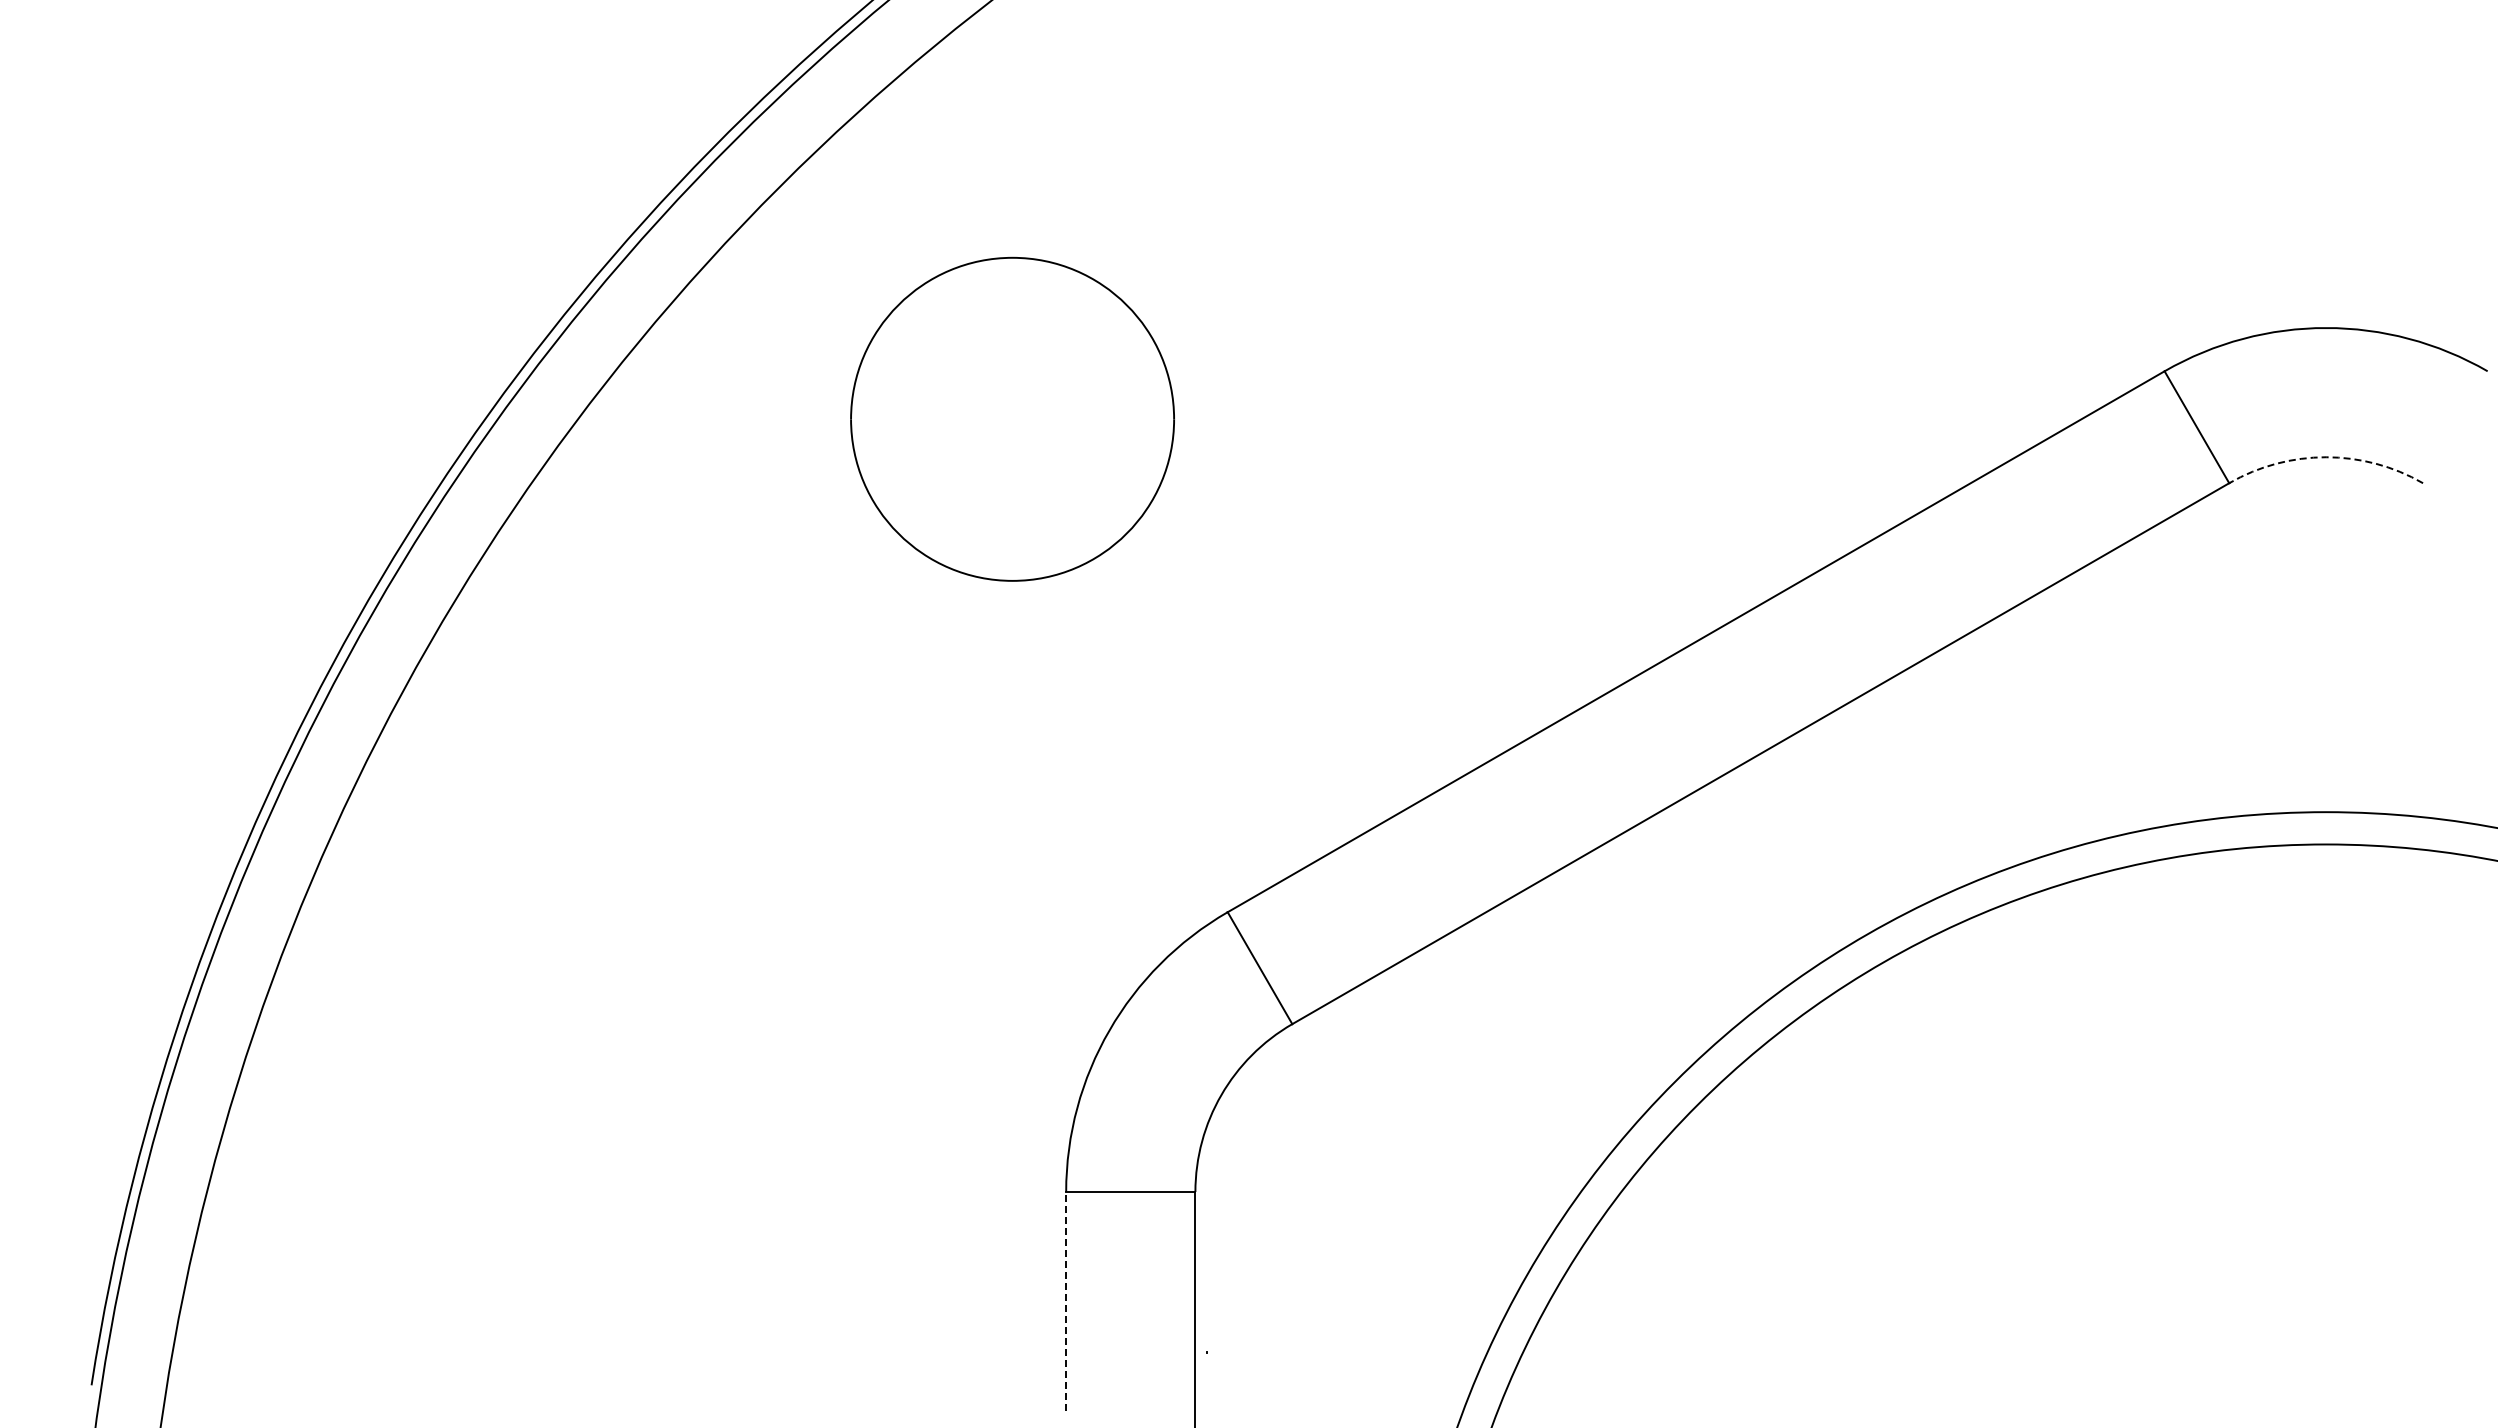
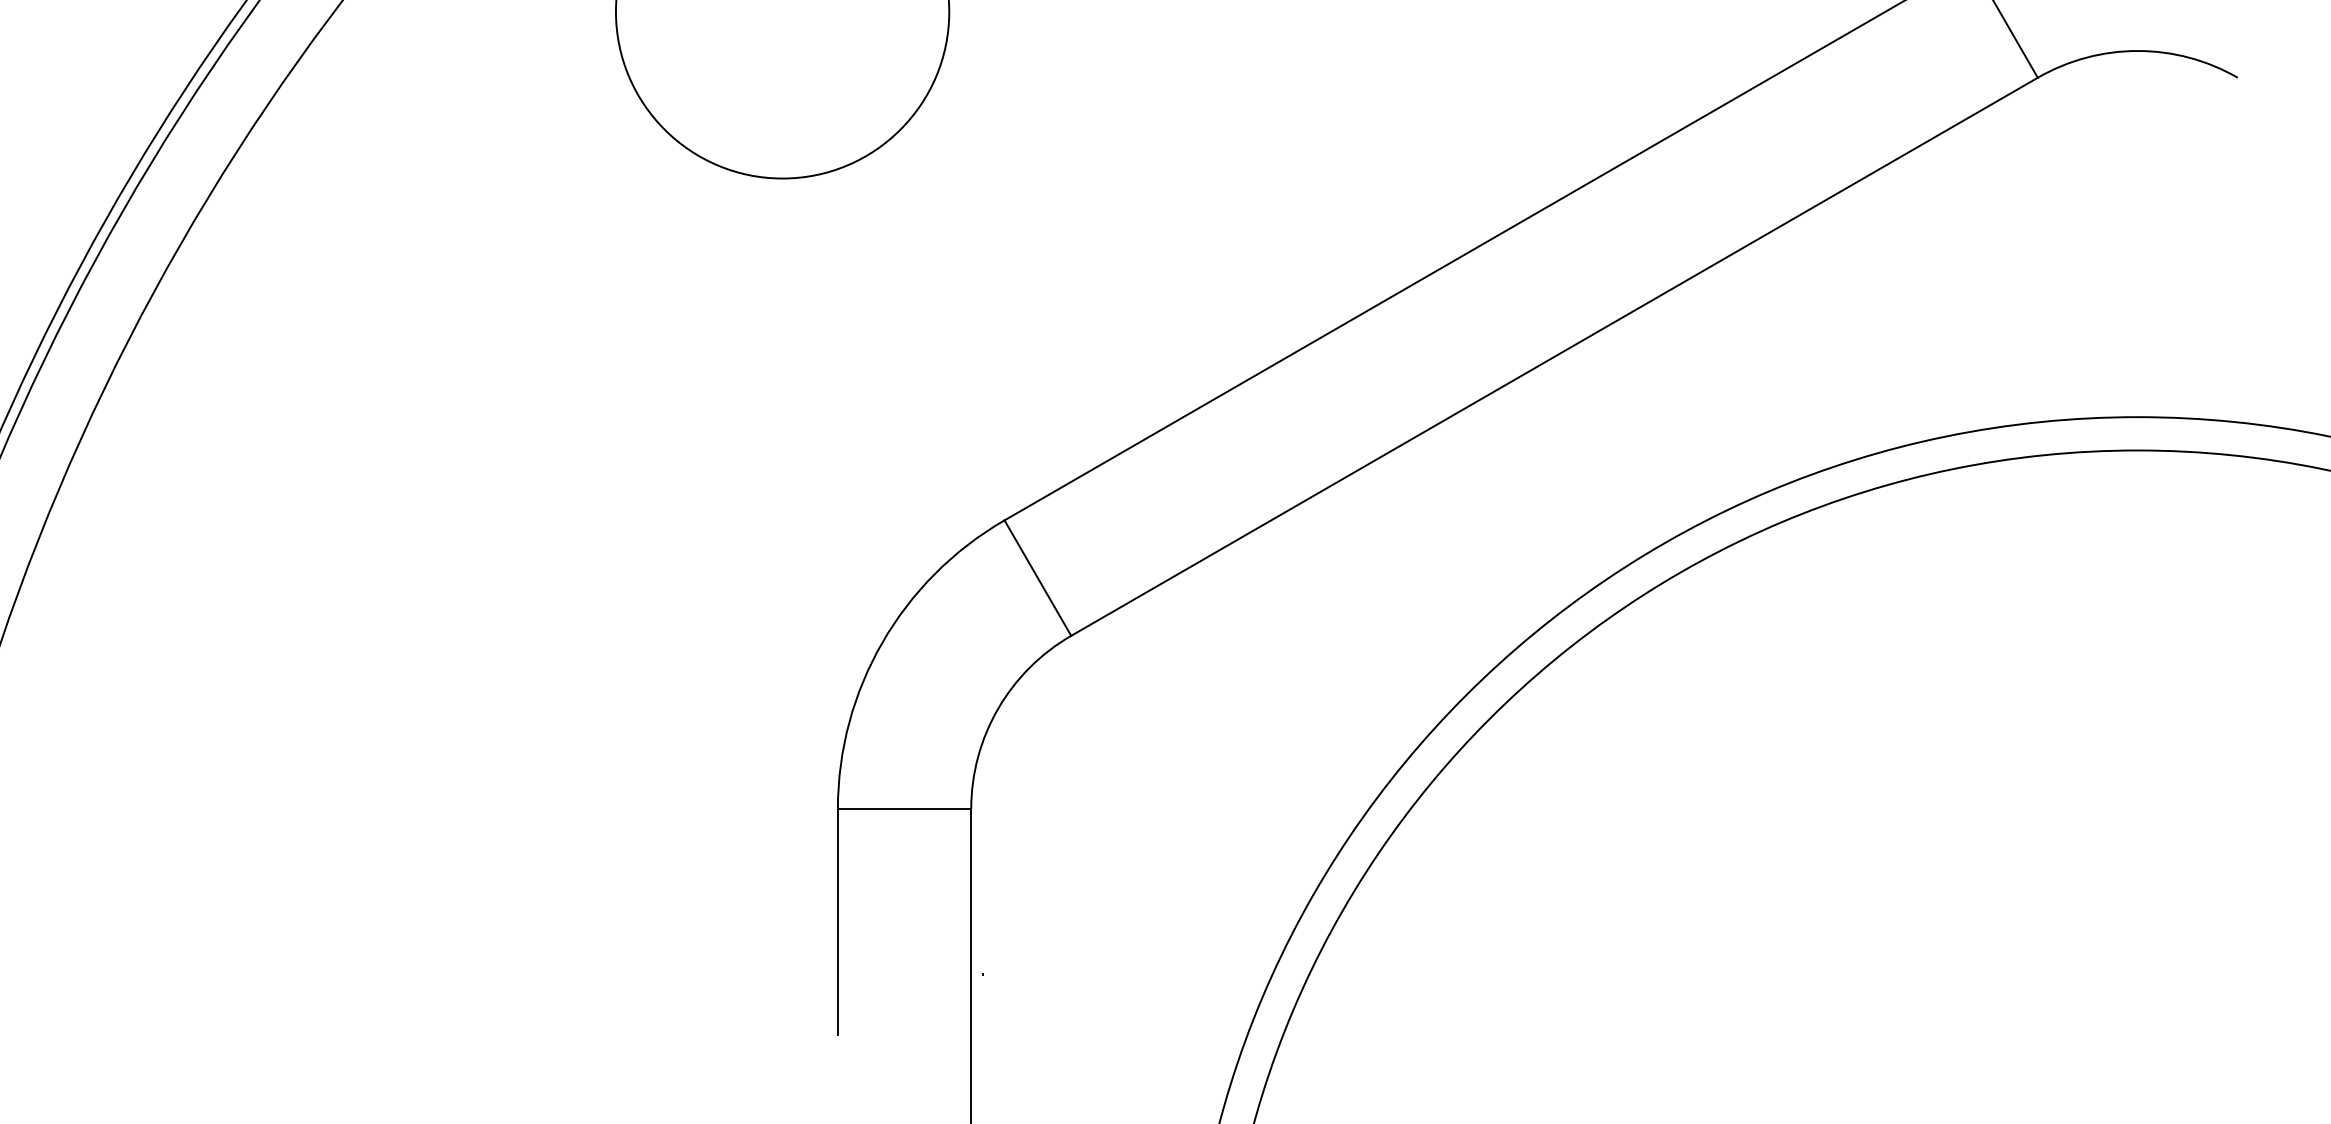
arc: (2326, 457) -> (2138, 51), dashed -> solid
line: (1066, 1300) -> (838, 920), dashed -> solid

